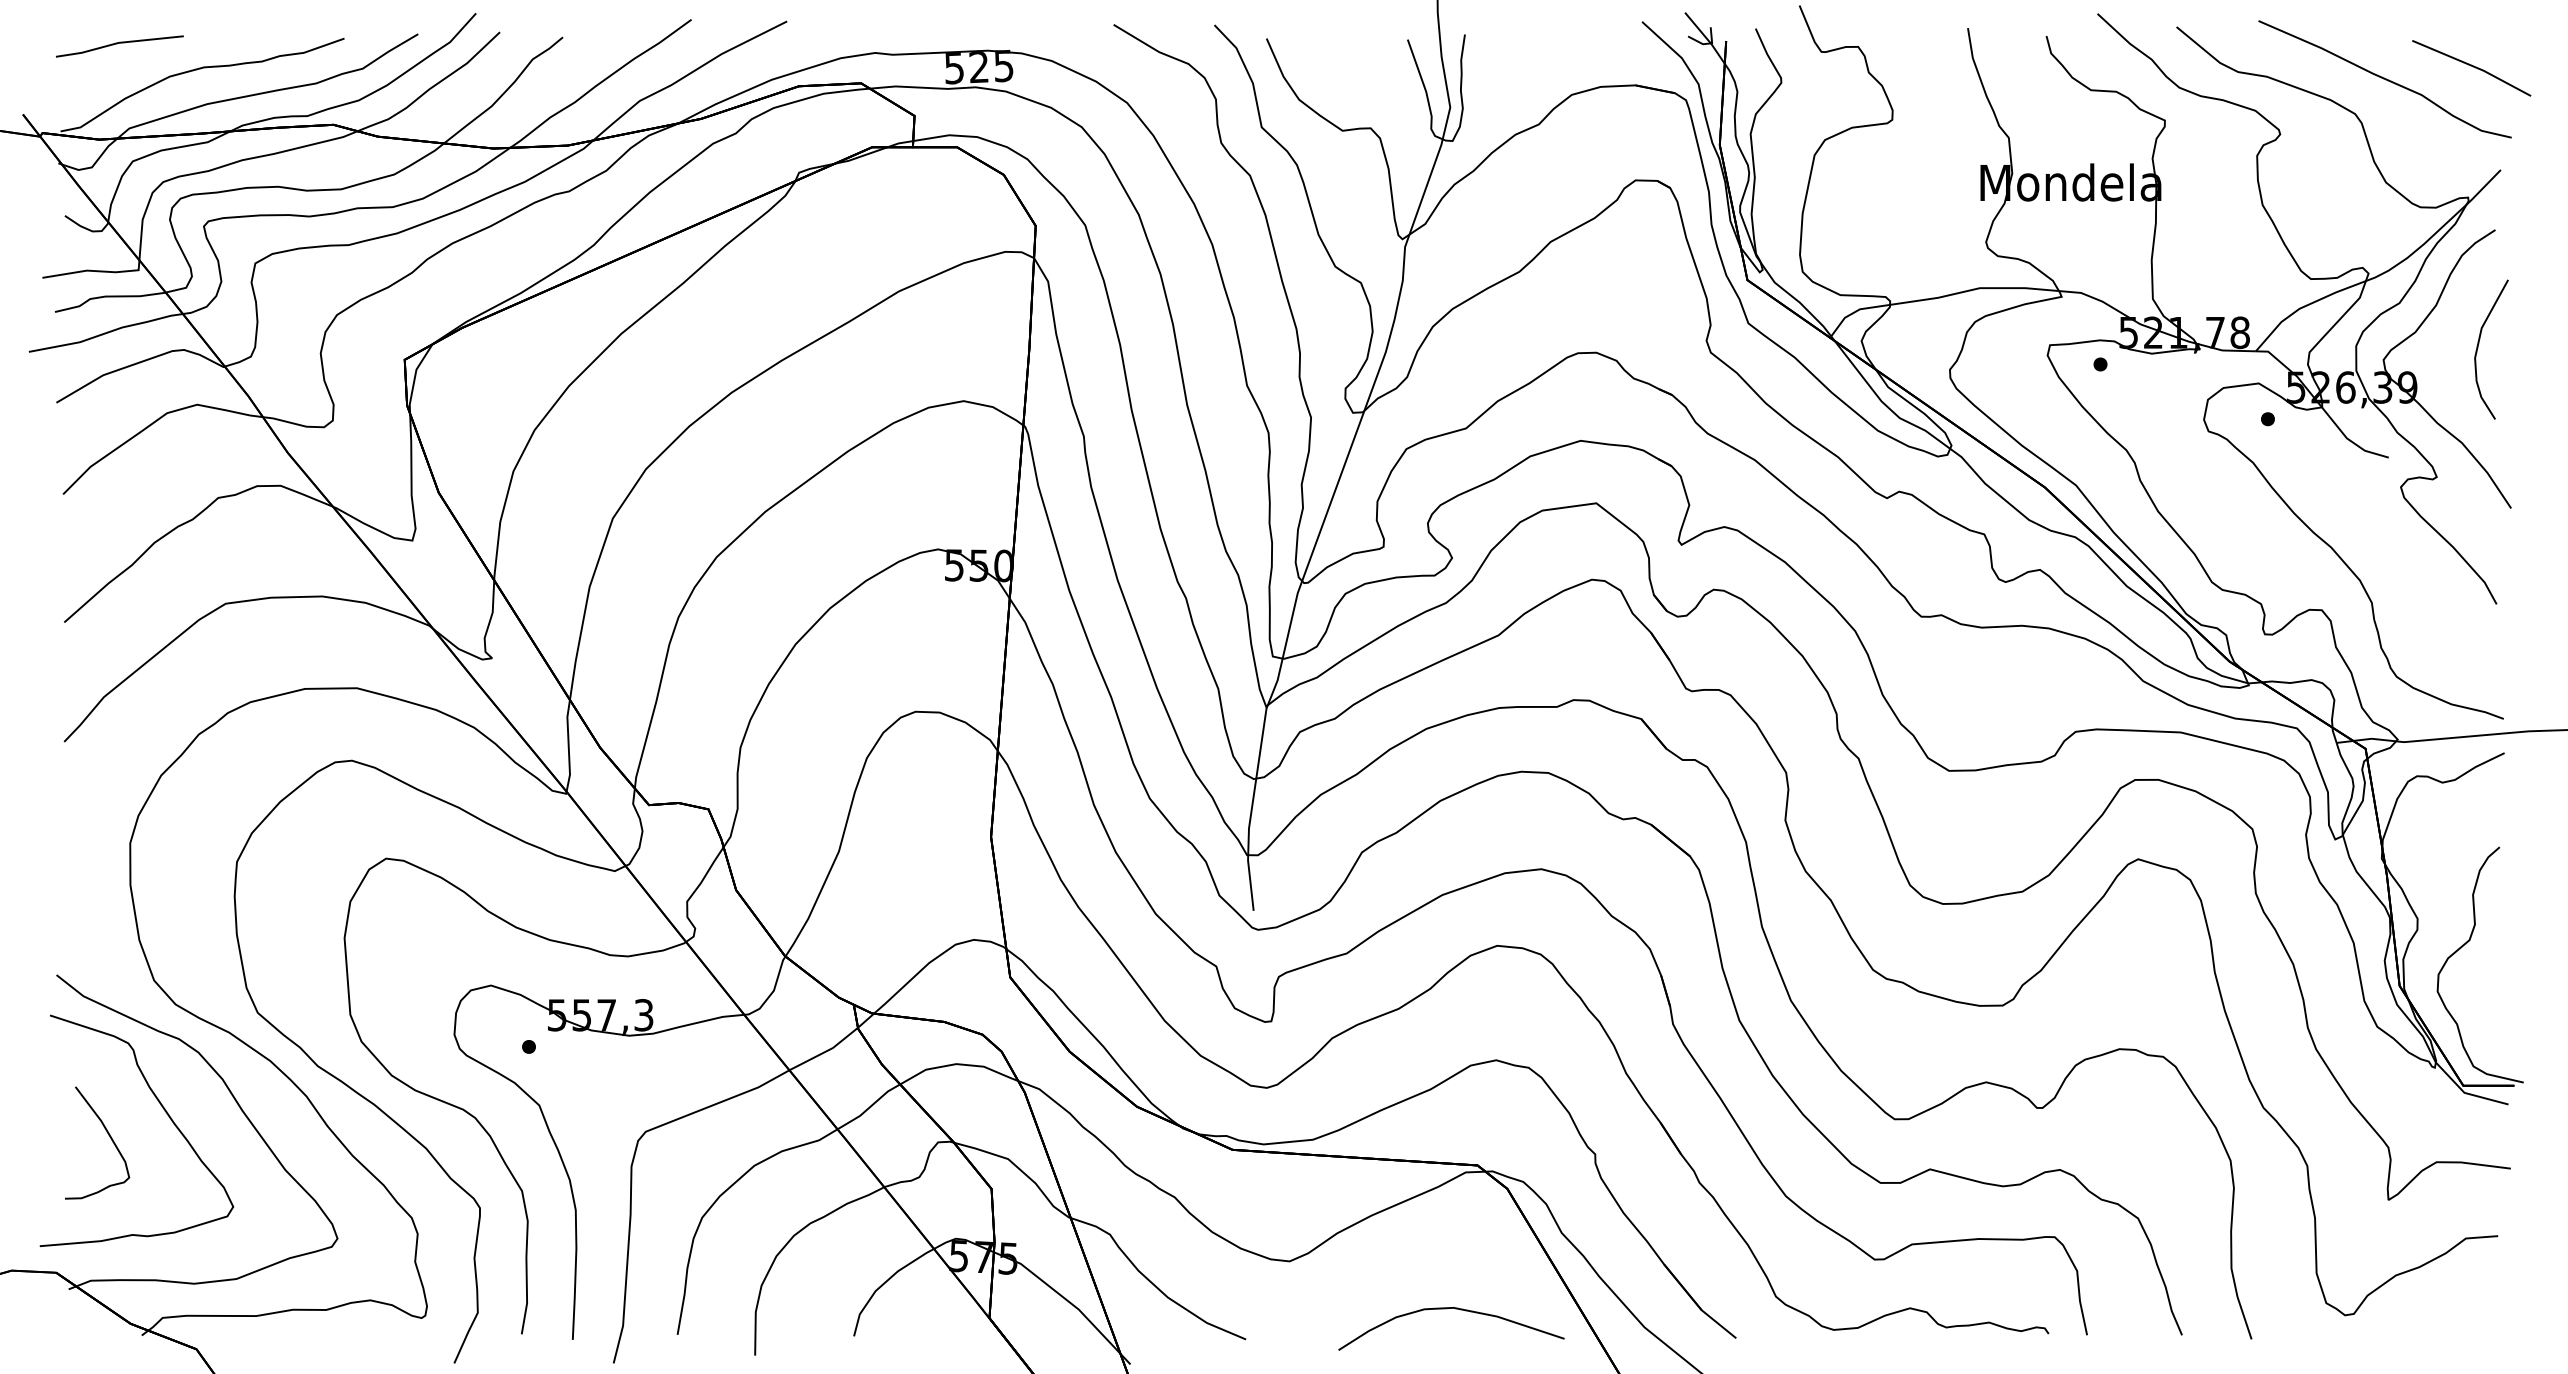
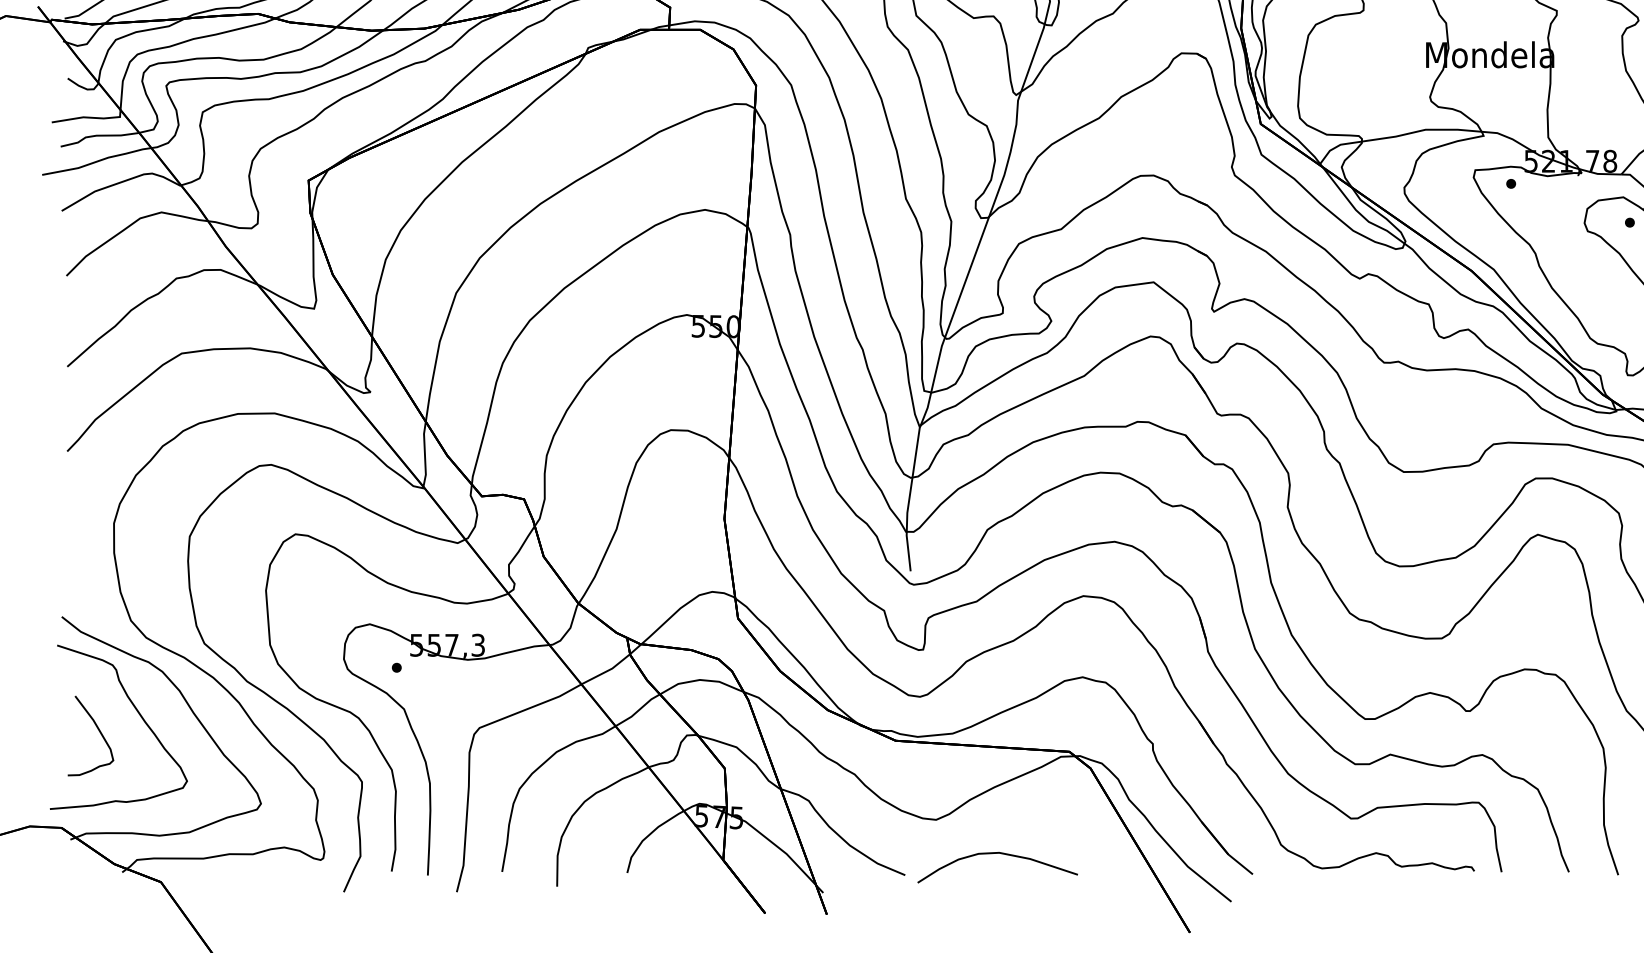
curve: (1447, 1309) -> (994, 853), moved

